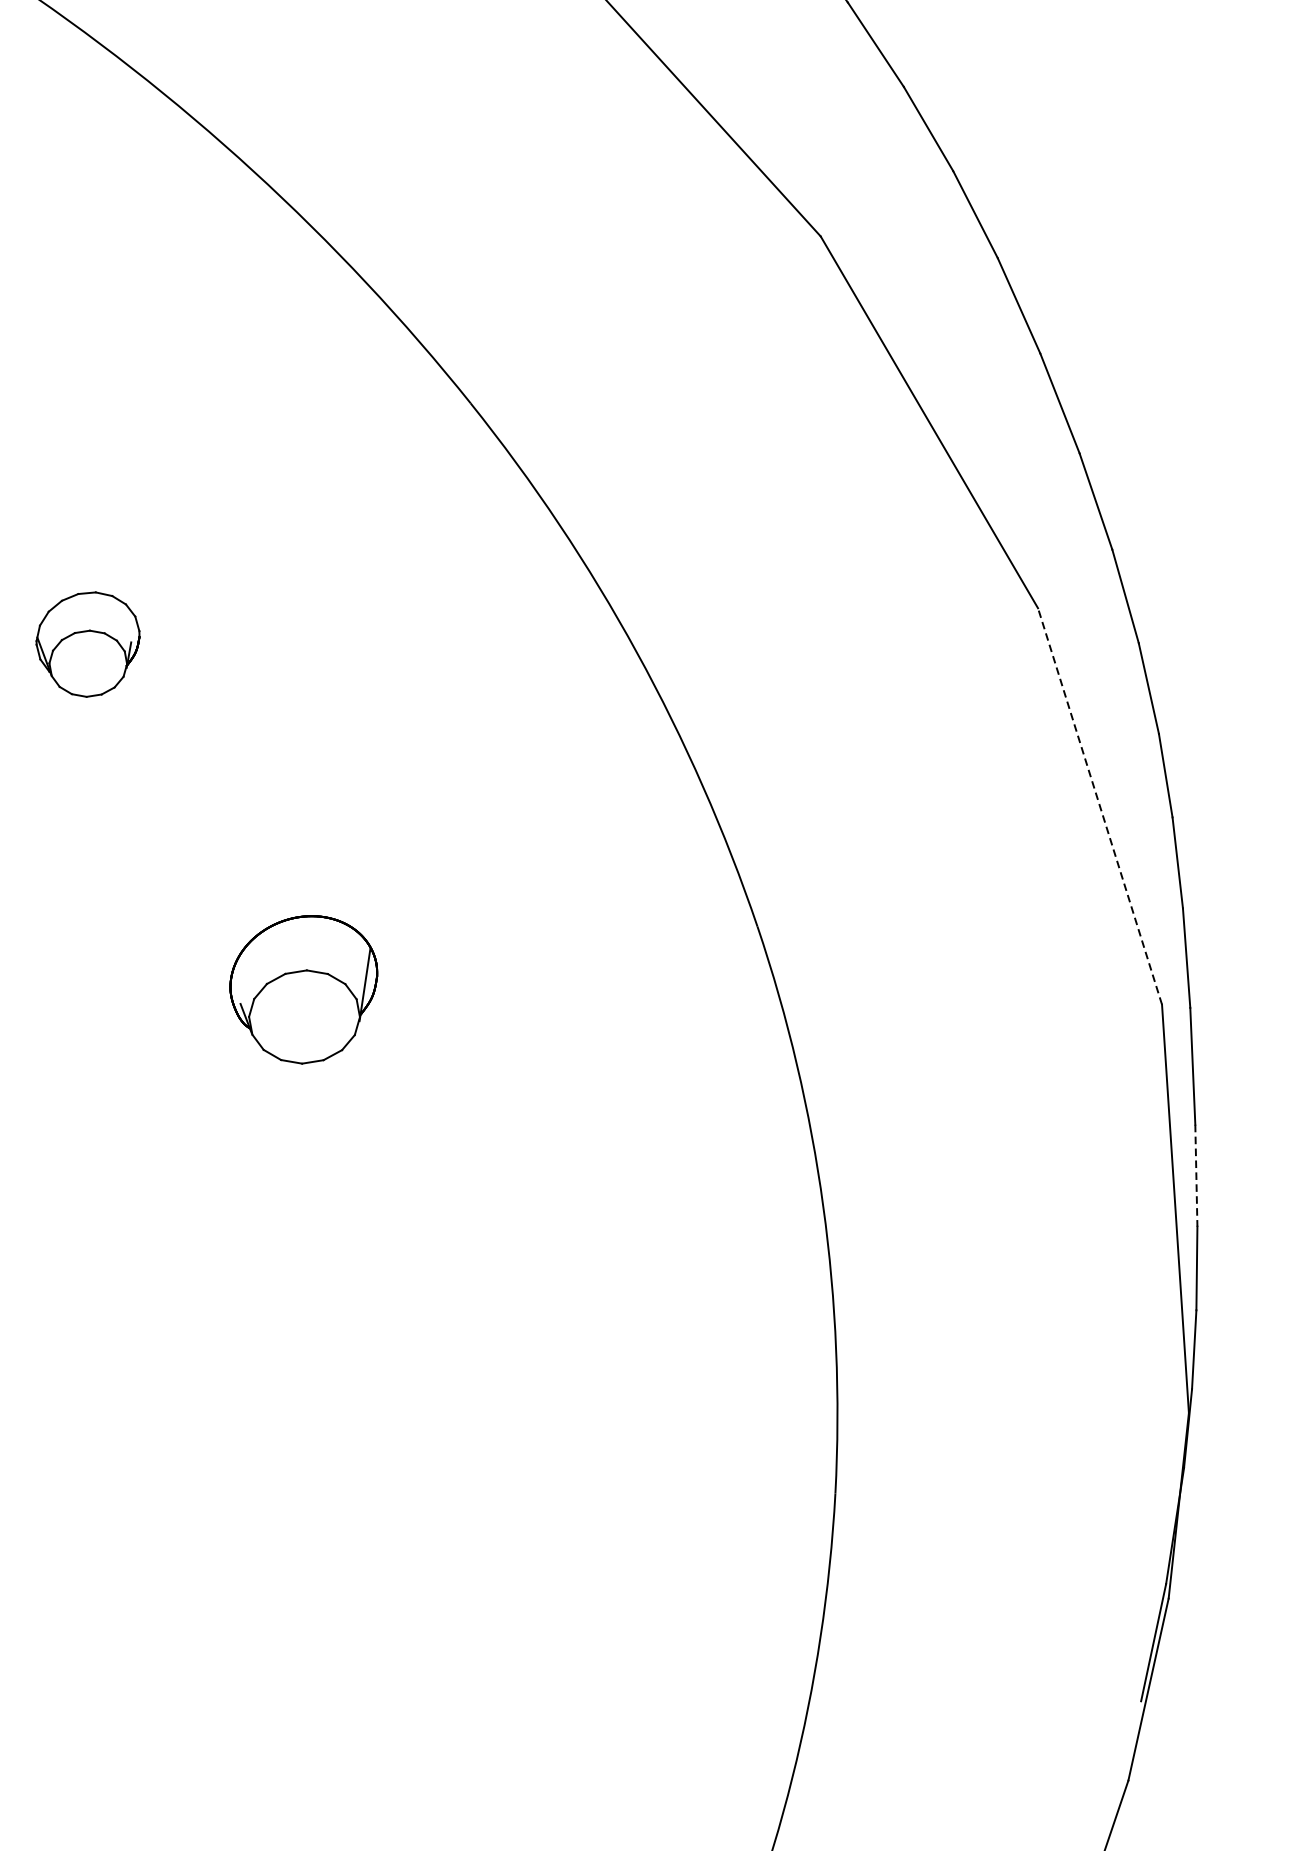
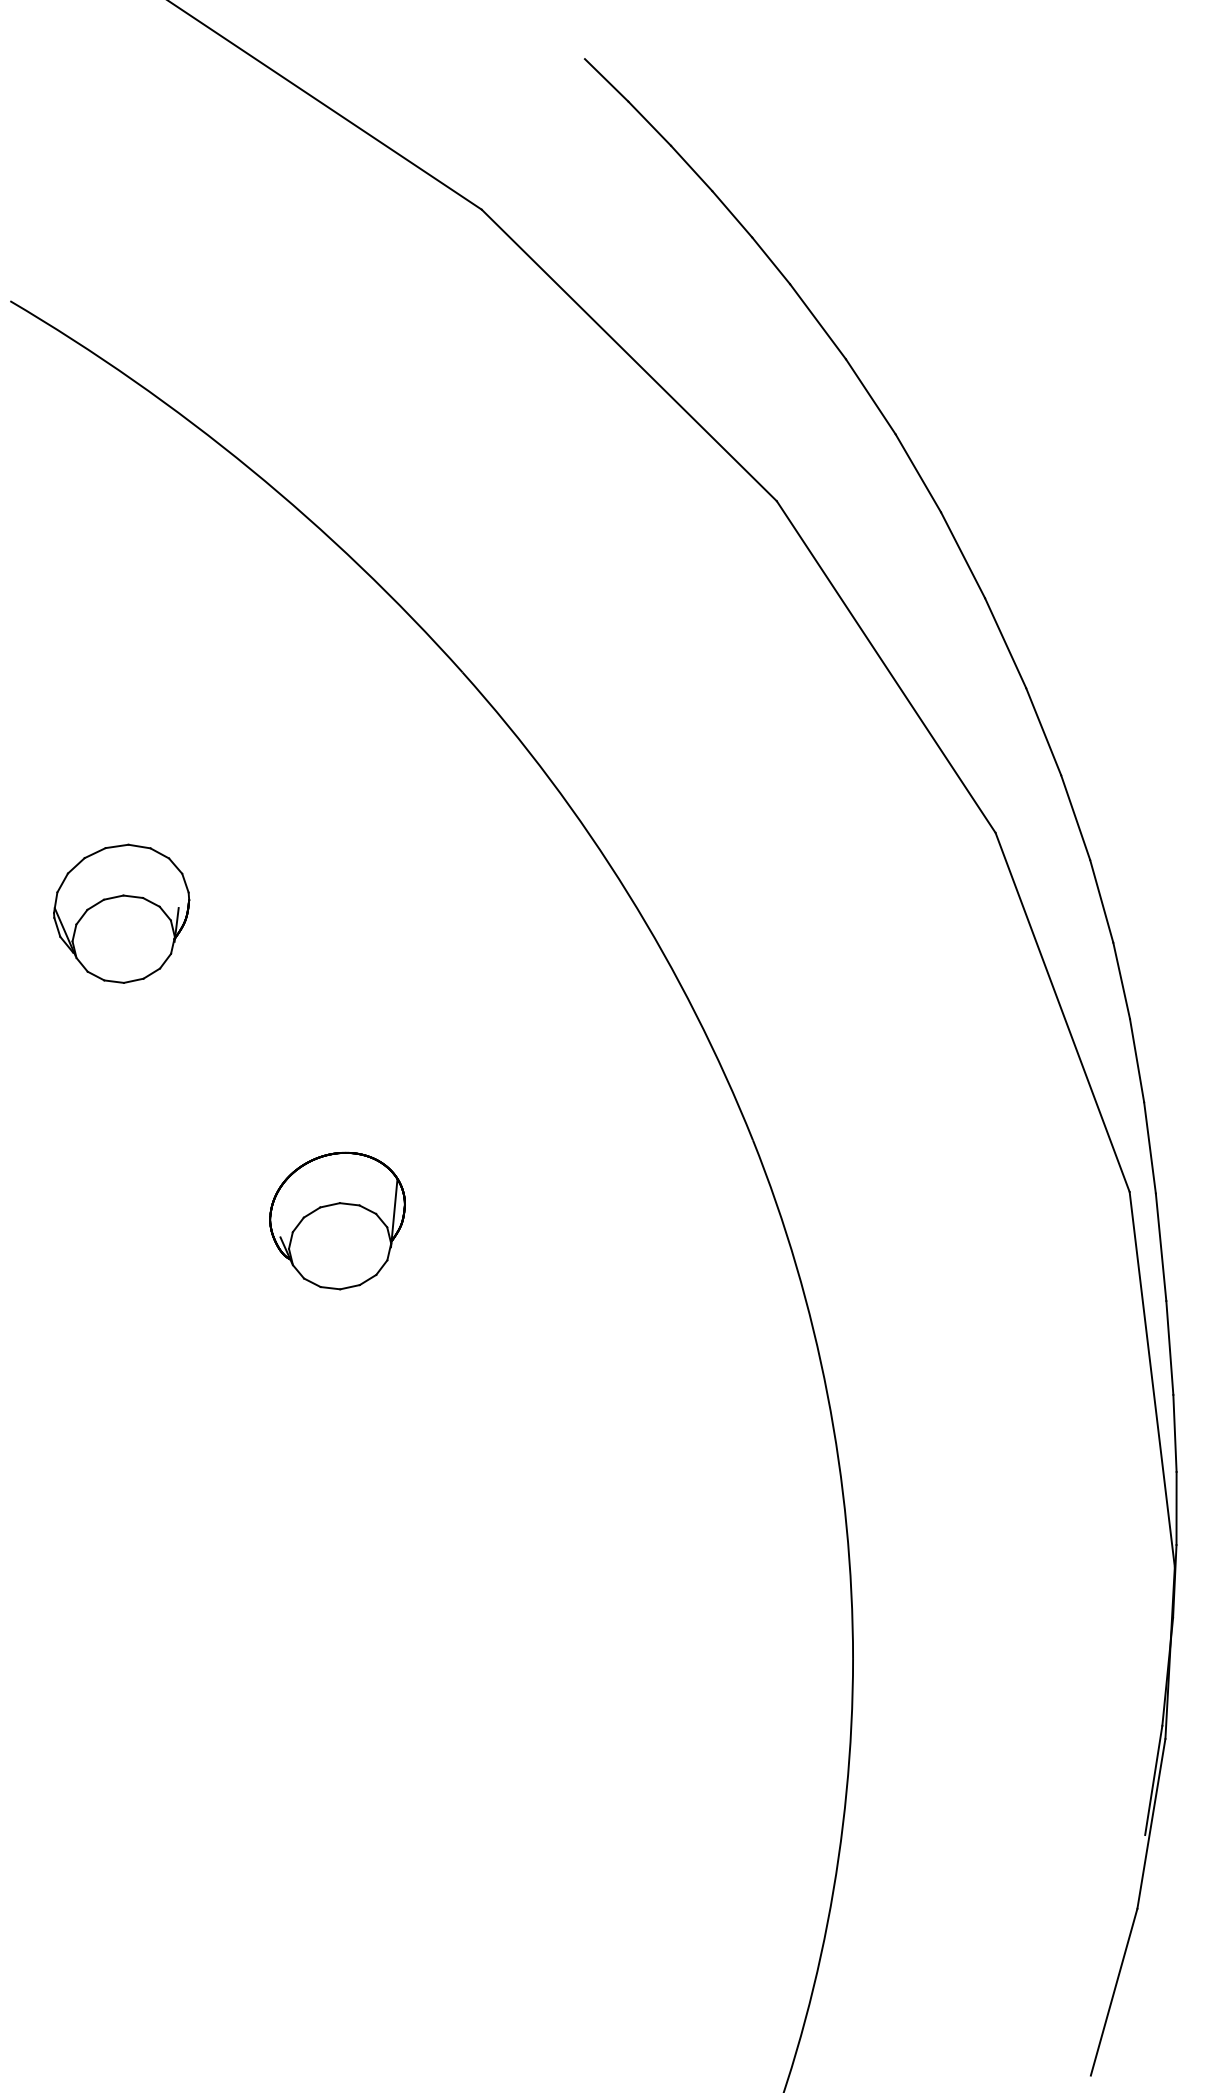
part: (87, 644) -> (121, 913), size x1.43
line: (1099, 806) -> (1062, 1012), dashed -> solid
line: (1195, 1176) -> (1169, 1348), dashed -> solid

